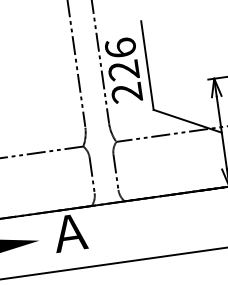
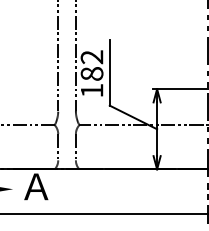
text: (122, 70) -> (91, 73), 226 -> 182

